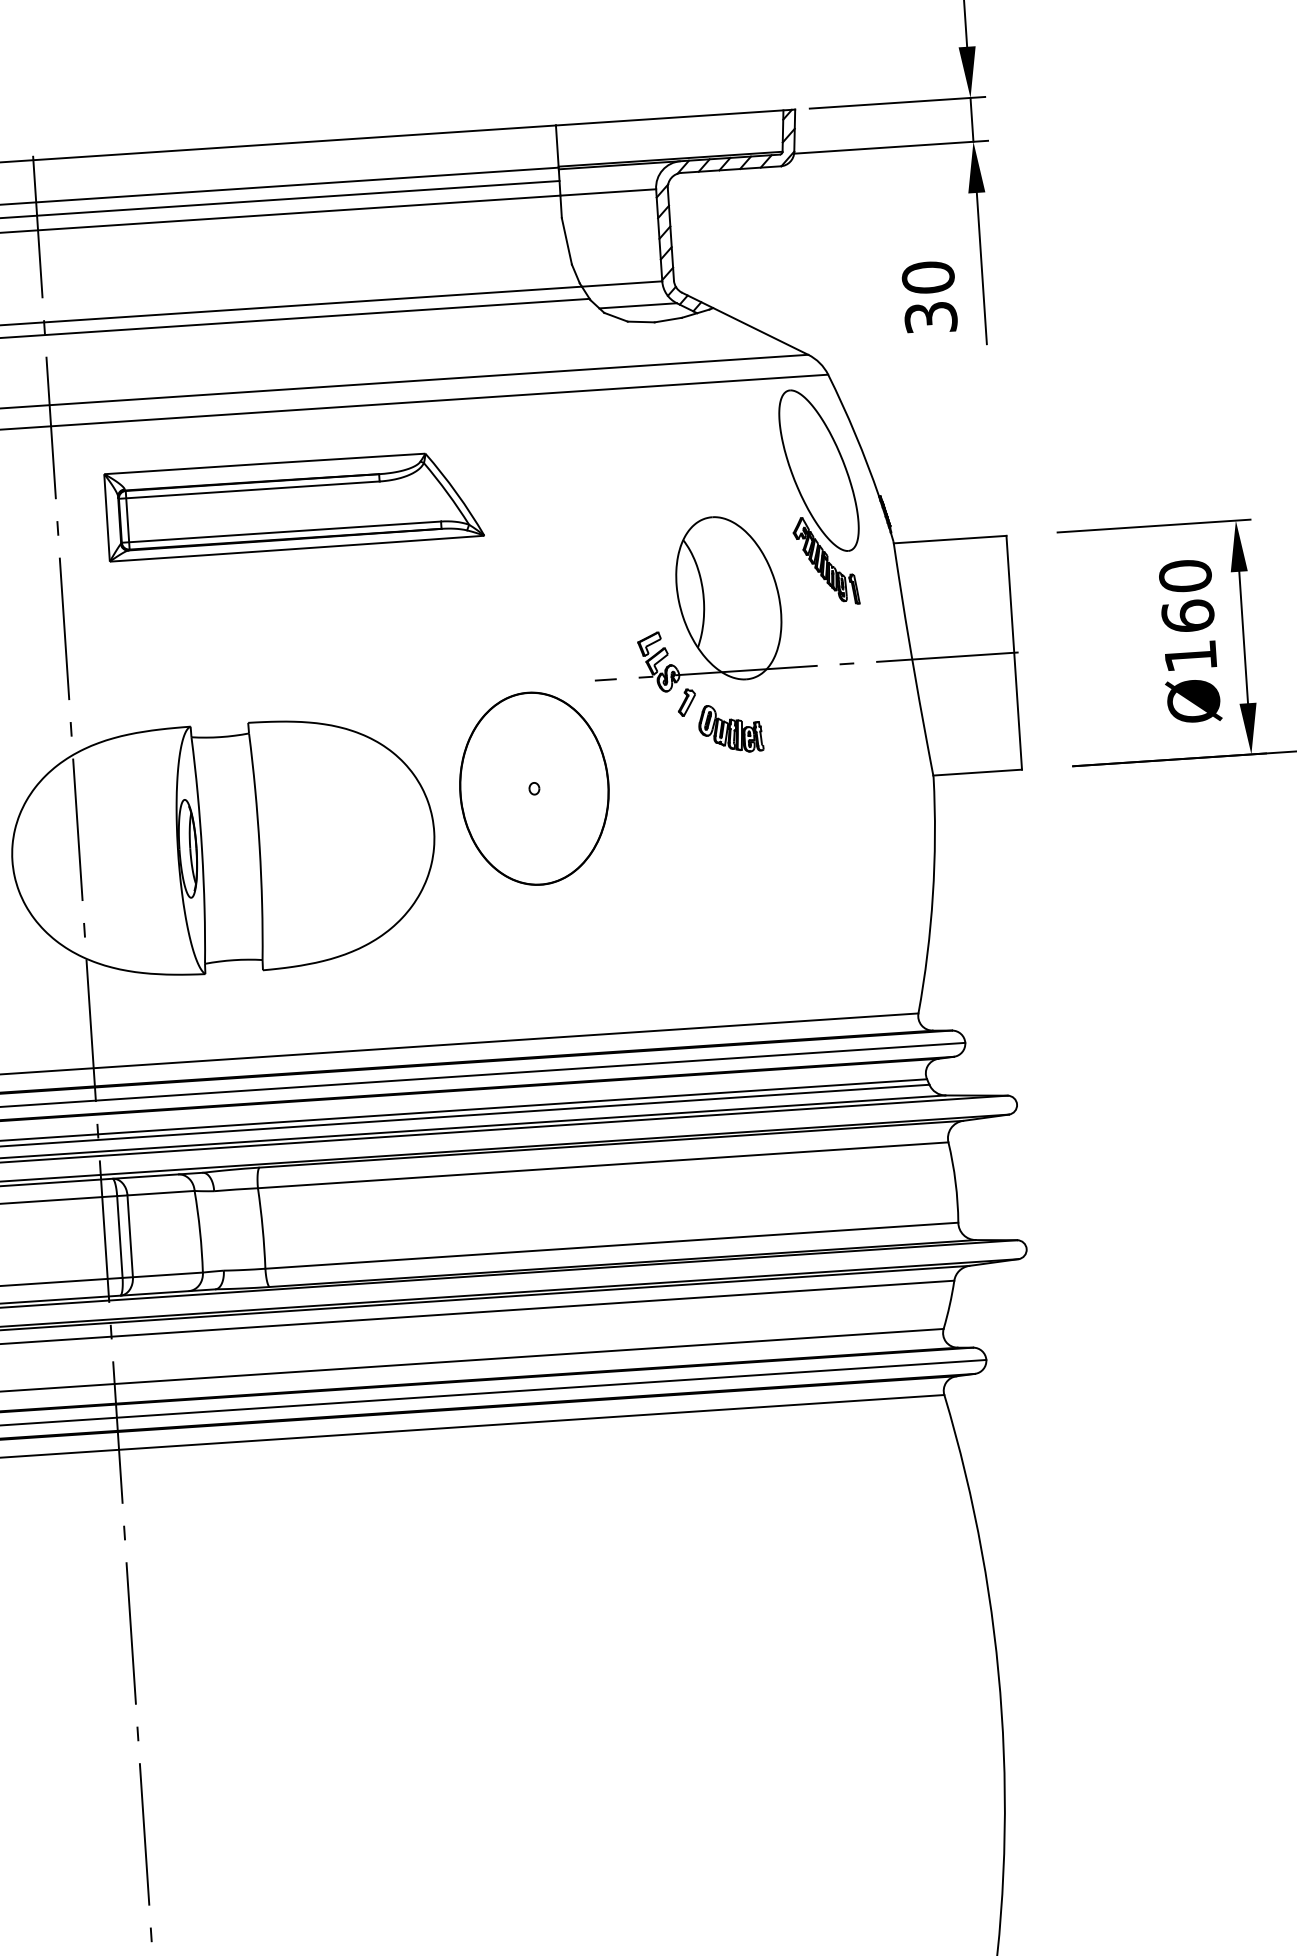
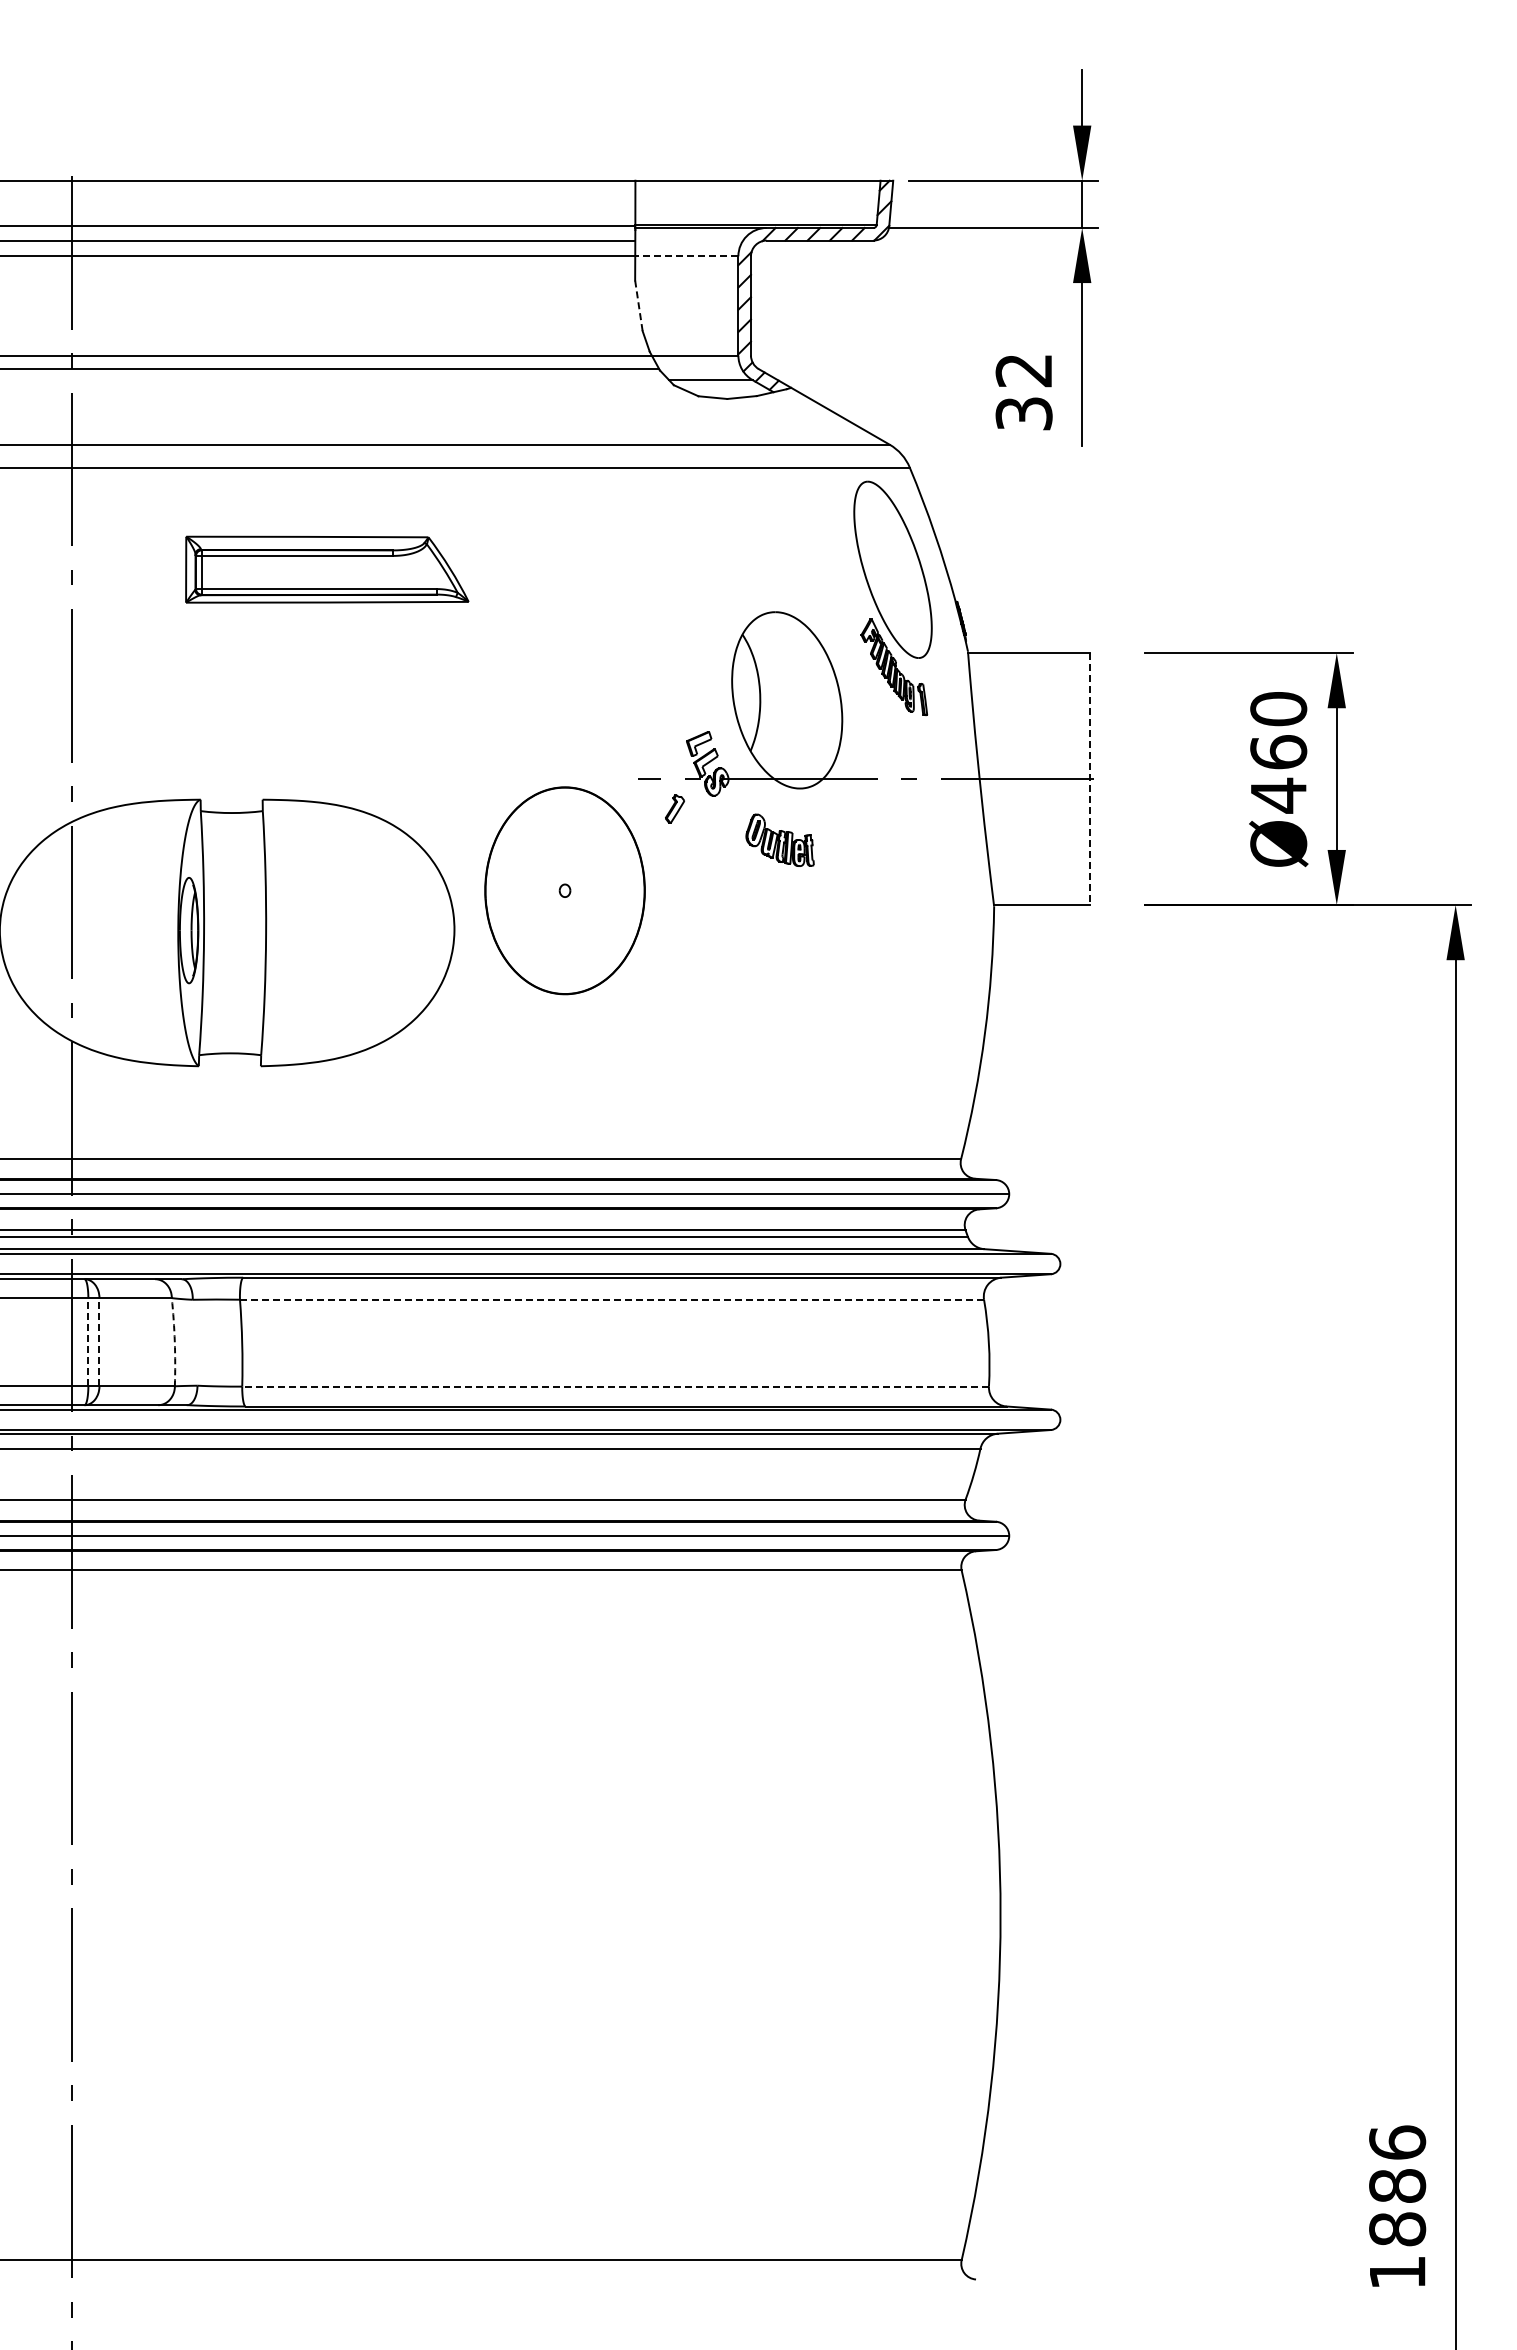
line: (608, 192) -> (686, 256), solid -> dashed
line: (566, 241) -> (638, 305), solid -> dashed
text: (927, 277) -> (1023, 370), 30 -> 32
part: (293, 505) -> (326, 569), size x0.7
line: (1014, 653) -> (1089, 779), solid -> dashed
text: (1190, 656) -> (1278, 795), Ø160 -> Ø460
part: (686, 701) -> (674, 808), moved
line: (602, 1165) -> (611, 1299), solid -> dashed
arc: (199, 1231) -> (174, 1342), solid -> dashed
line: (130, 1235) -> (99, 1341), solid -> dashed
line: (119, 1236) -> (88, 1341), solid -> dashed
line: (611, 1245) -> (615, 1386), solid -> dashed

